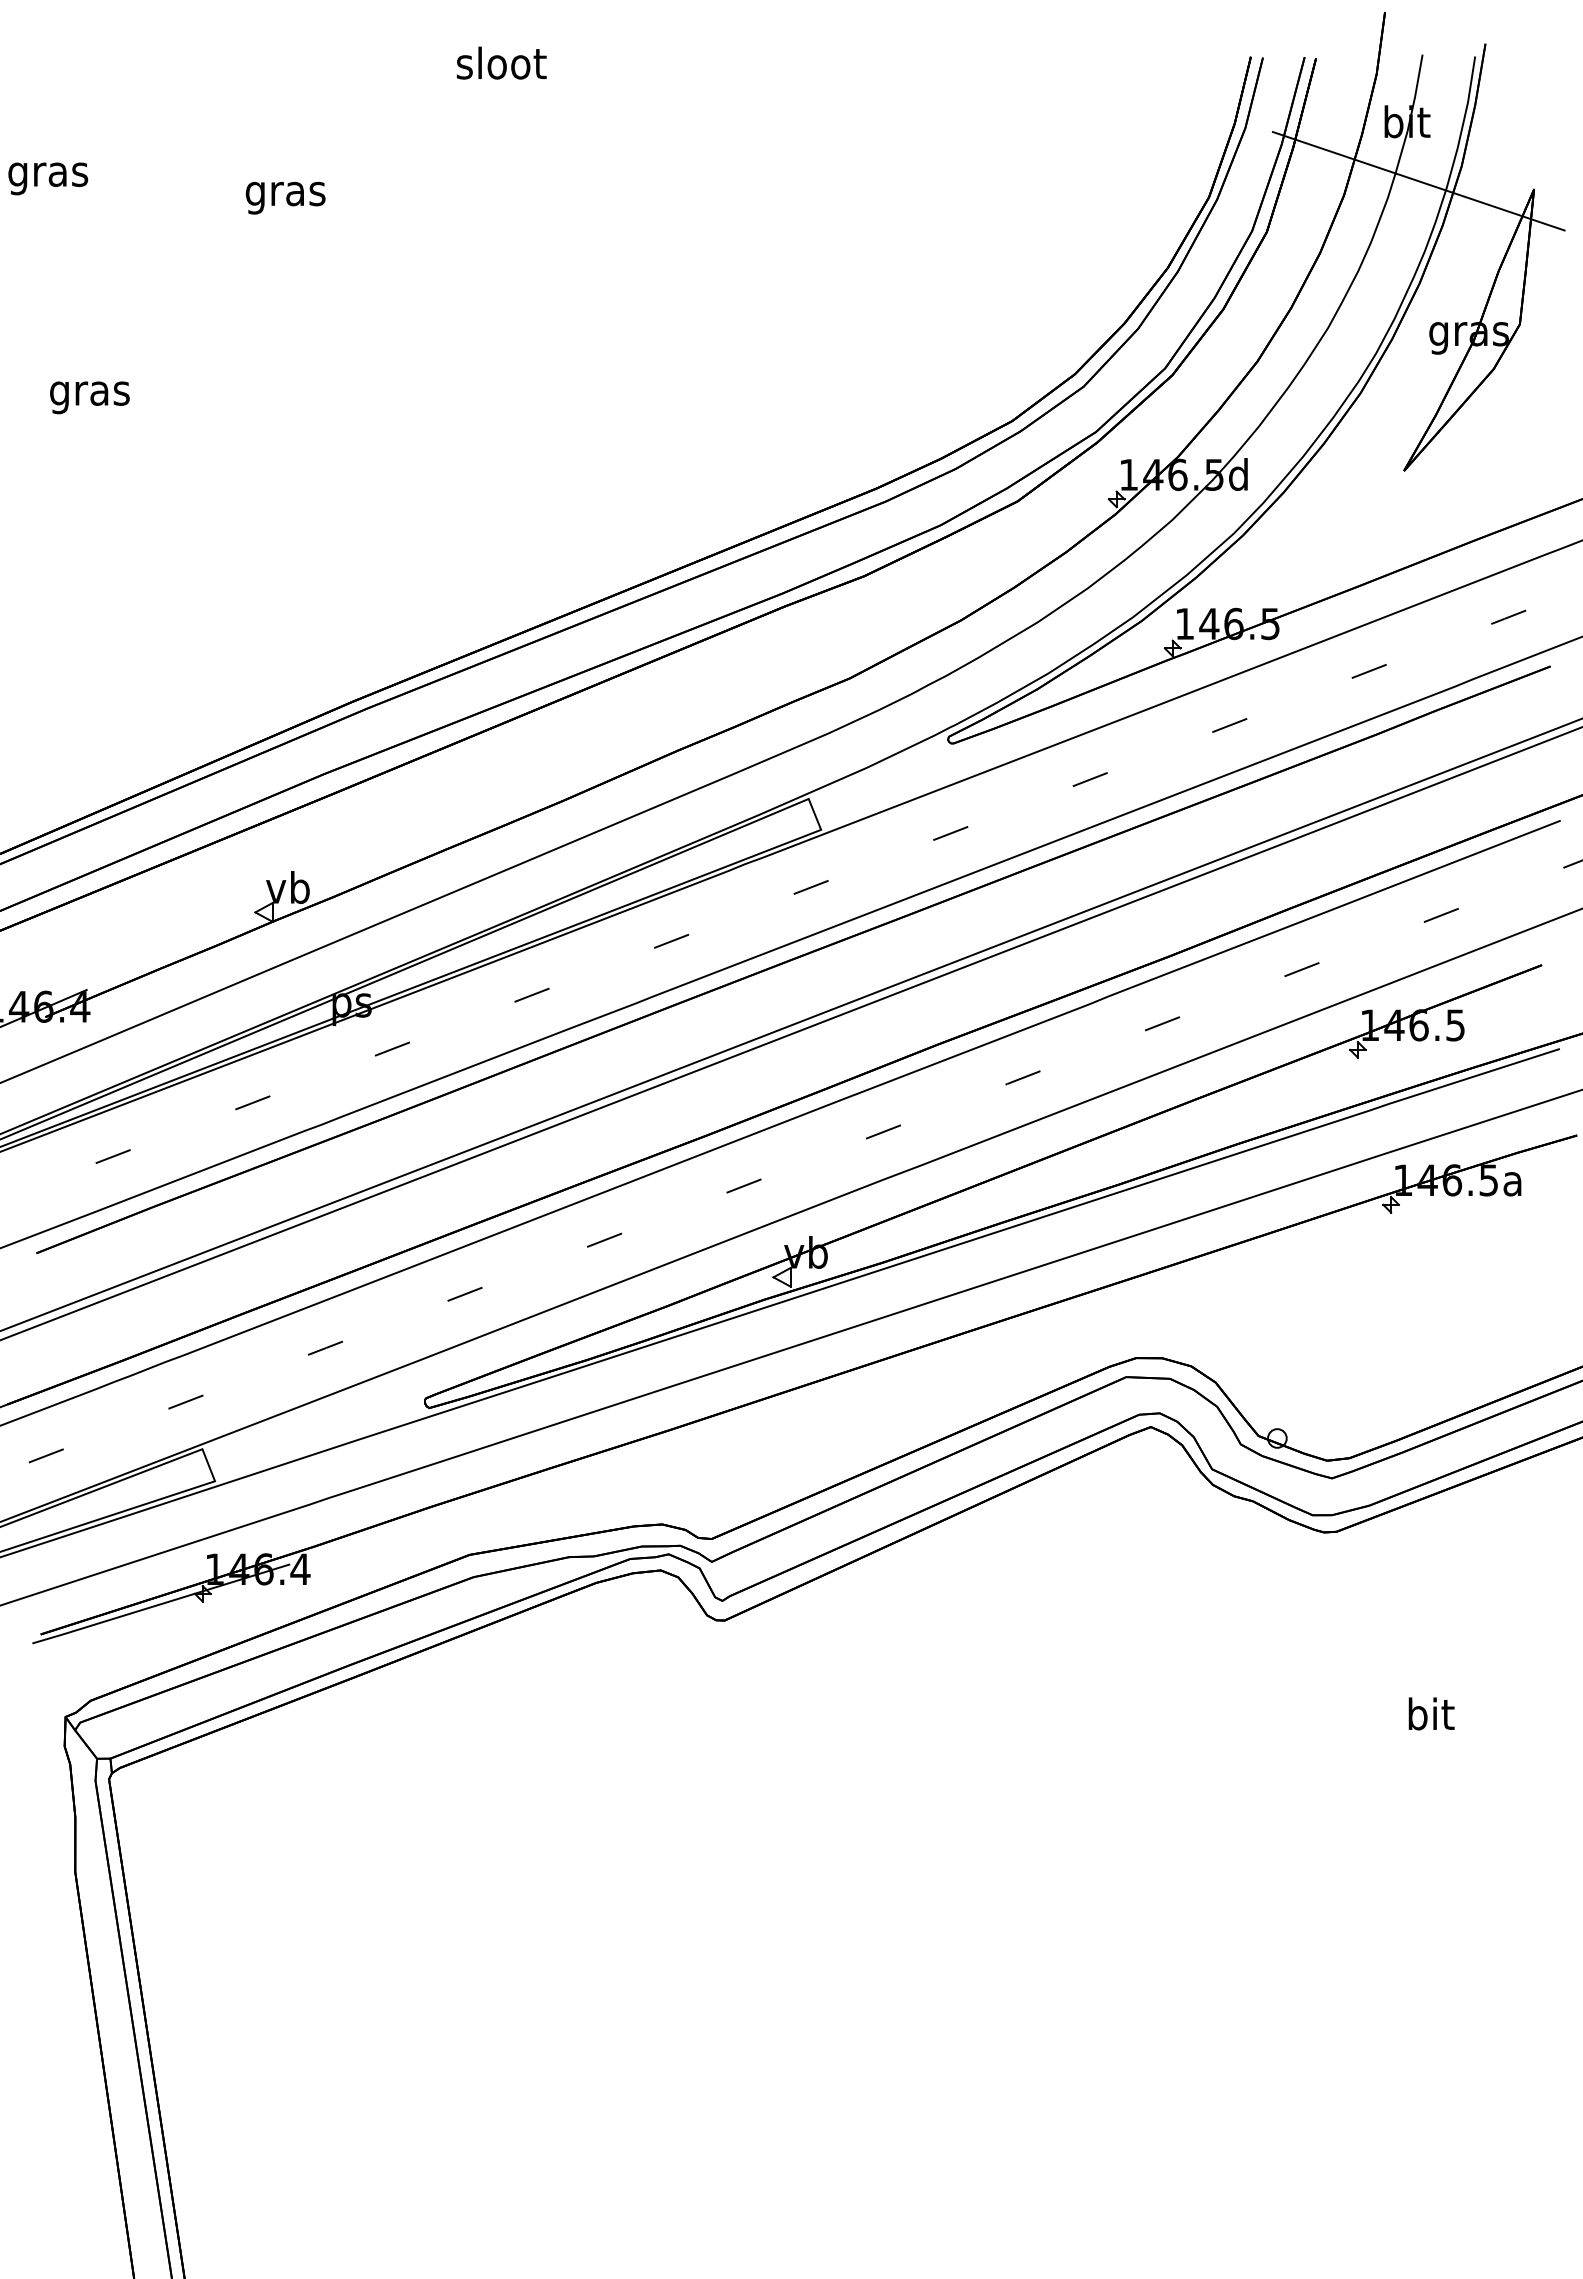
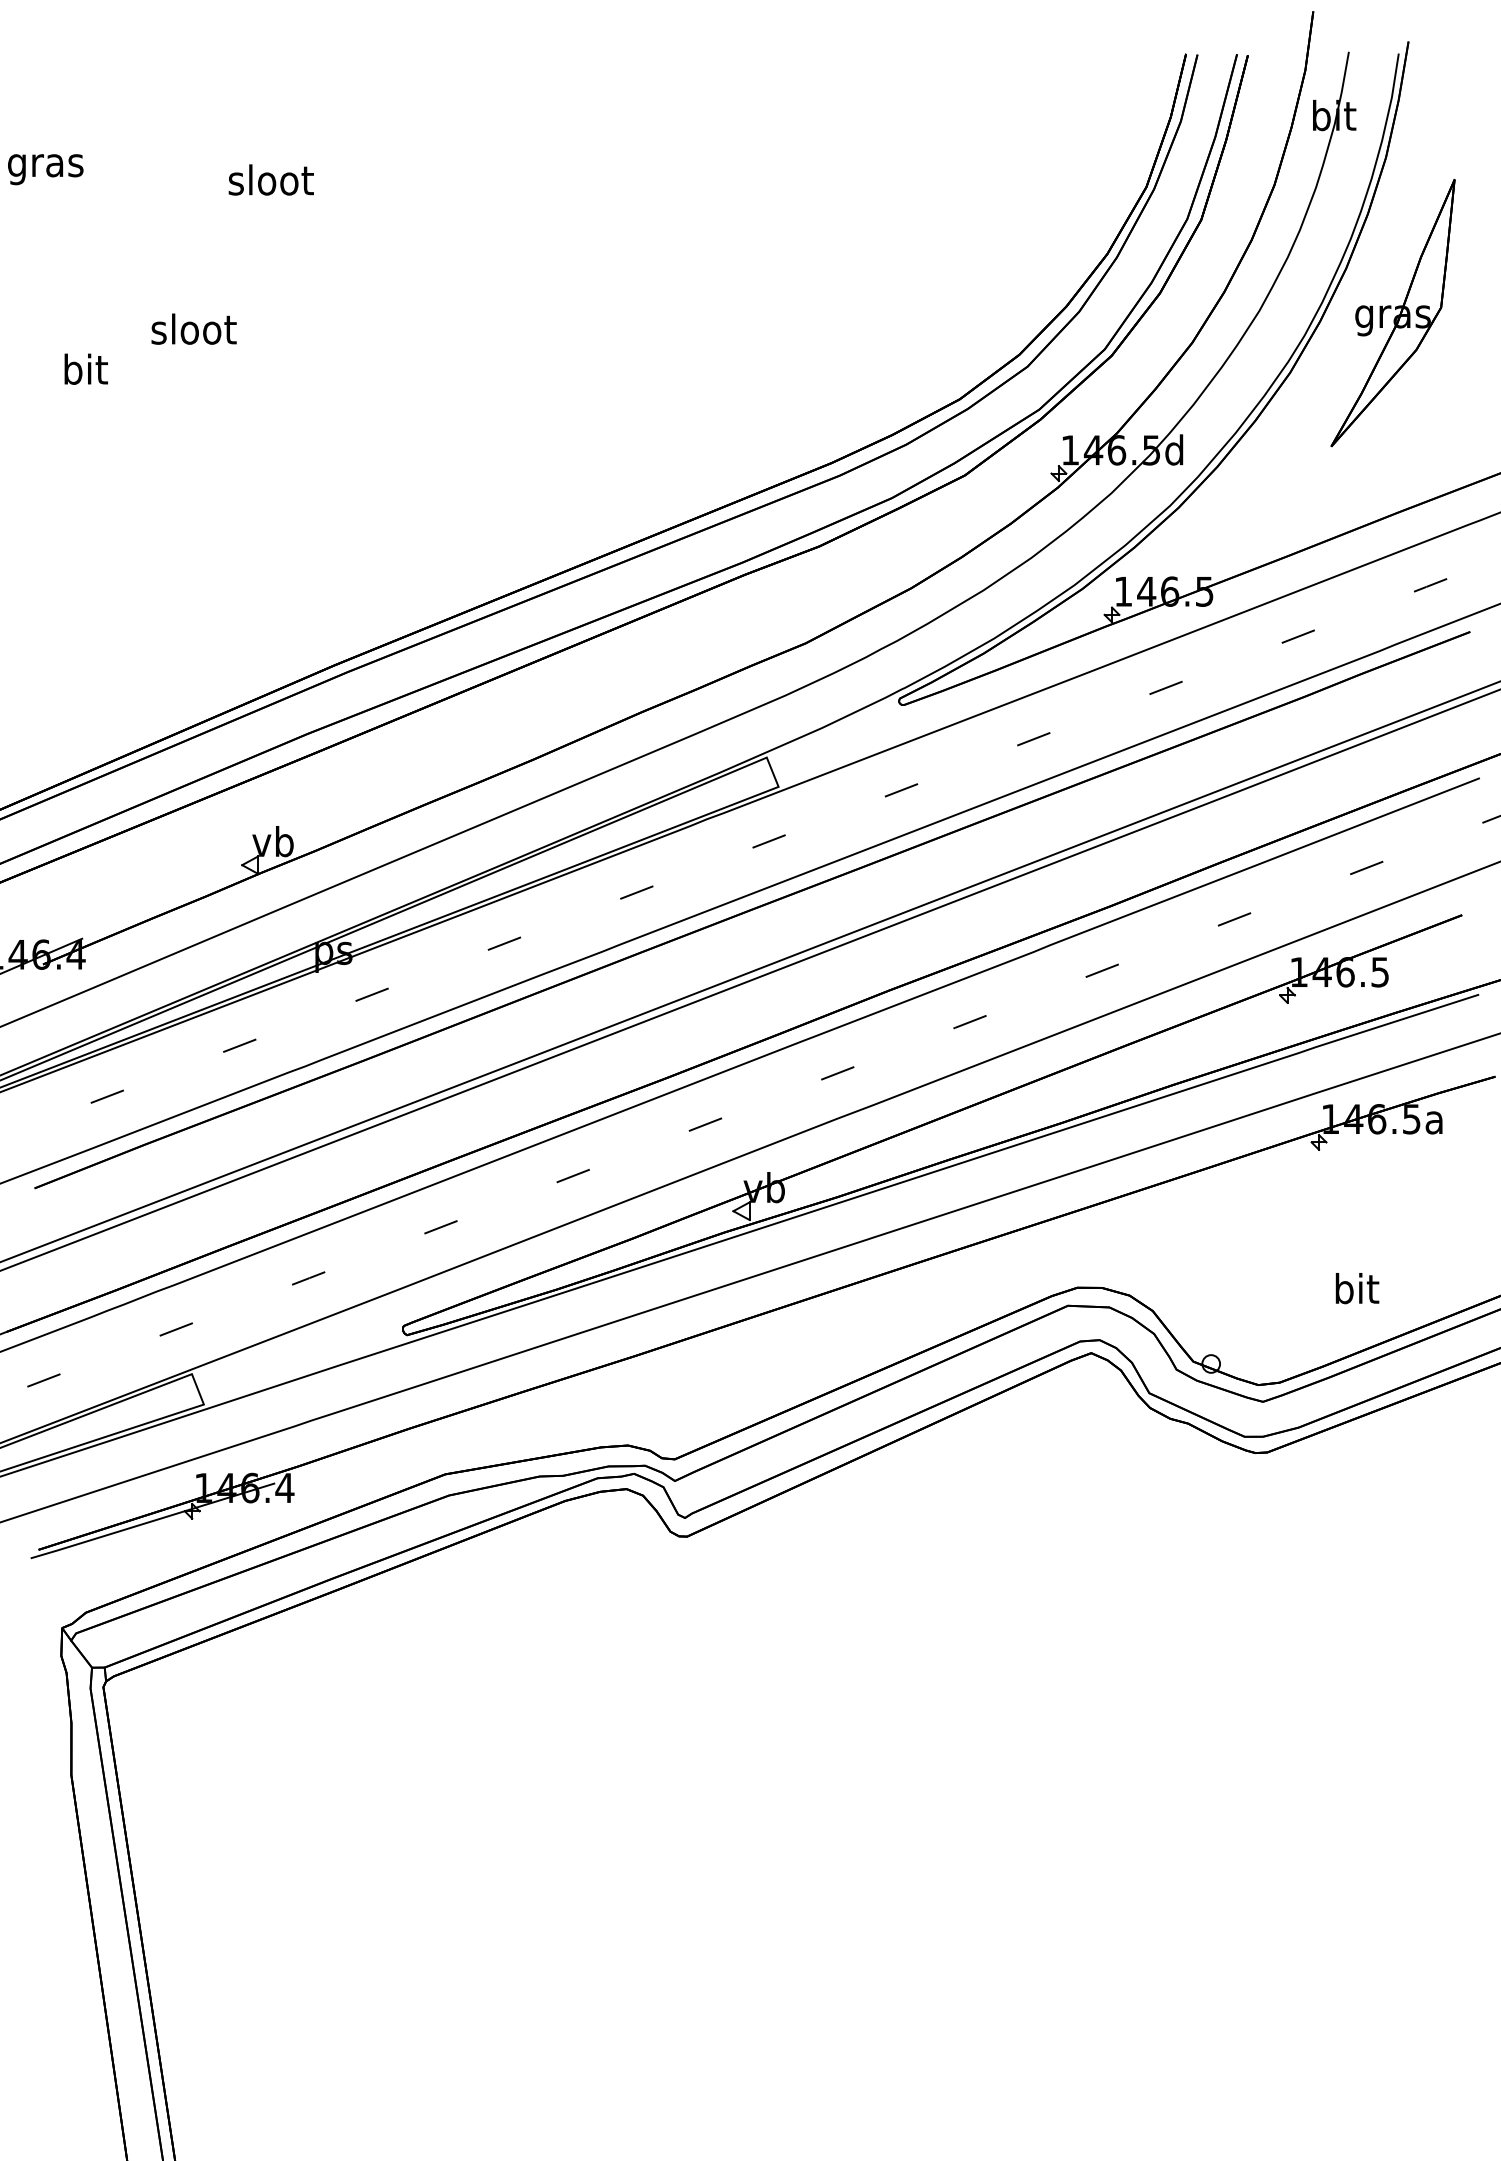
text: (501, 62) -> (193, 328), moved
line: (1418, 181) -> (1345, 172), removed
text: (286, 193) -> (271, 183), gras -> sloot
text: (89, 393) -> (84, 373), gras -> bit
text: (1431, 1713) -> (1357, 1288), moved

